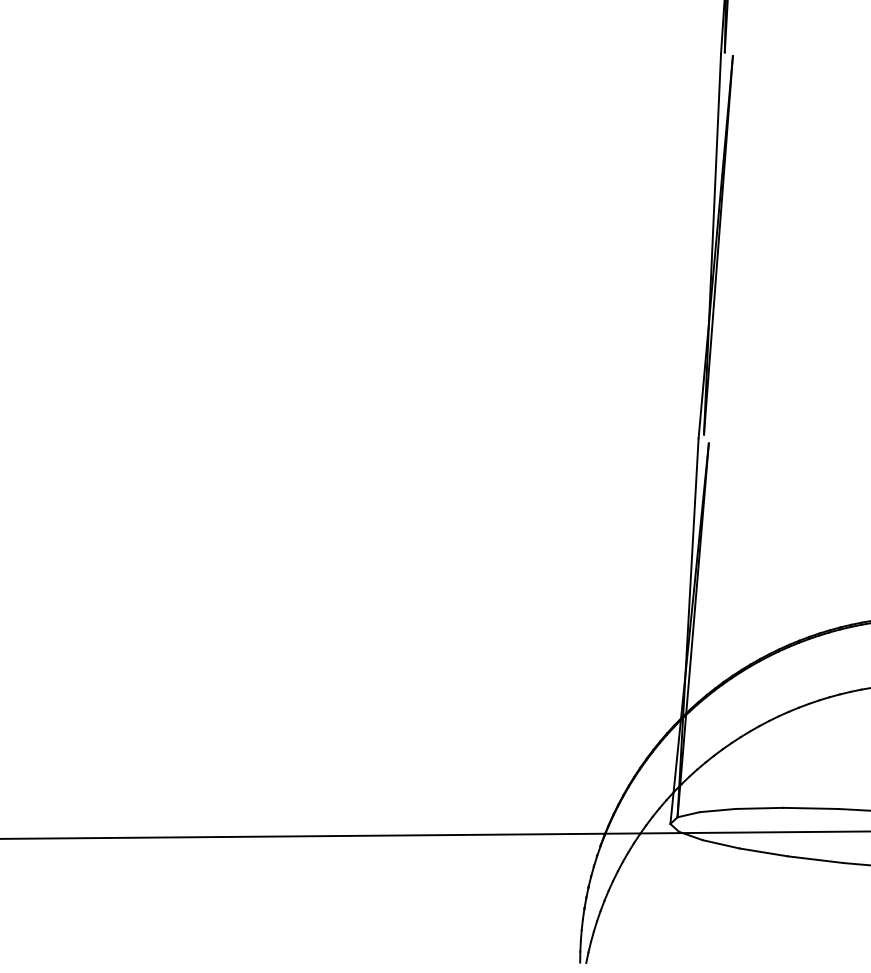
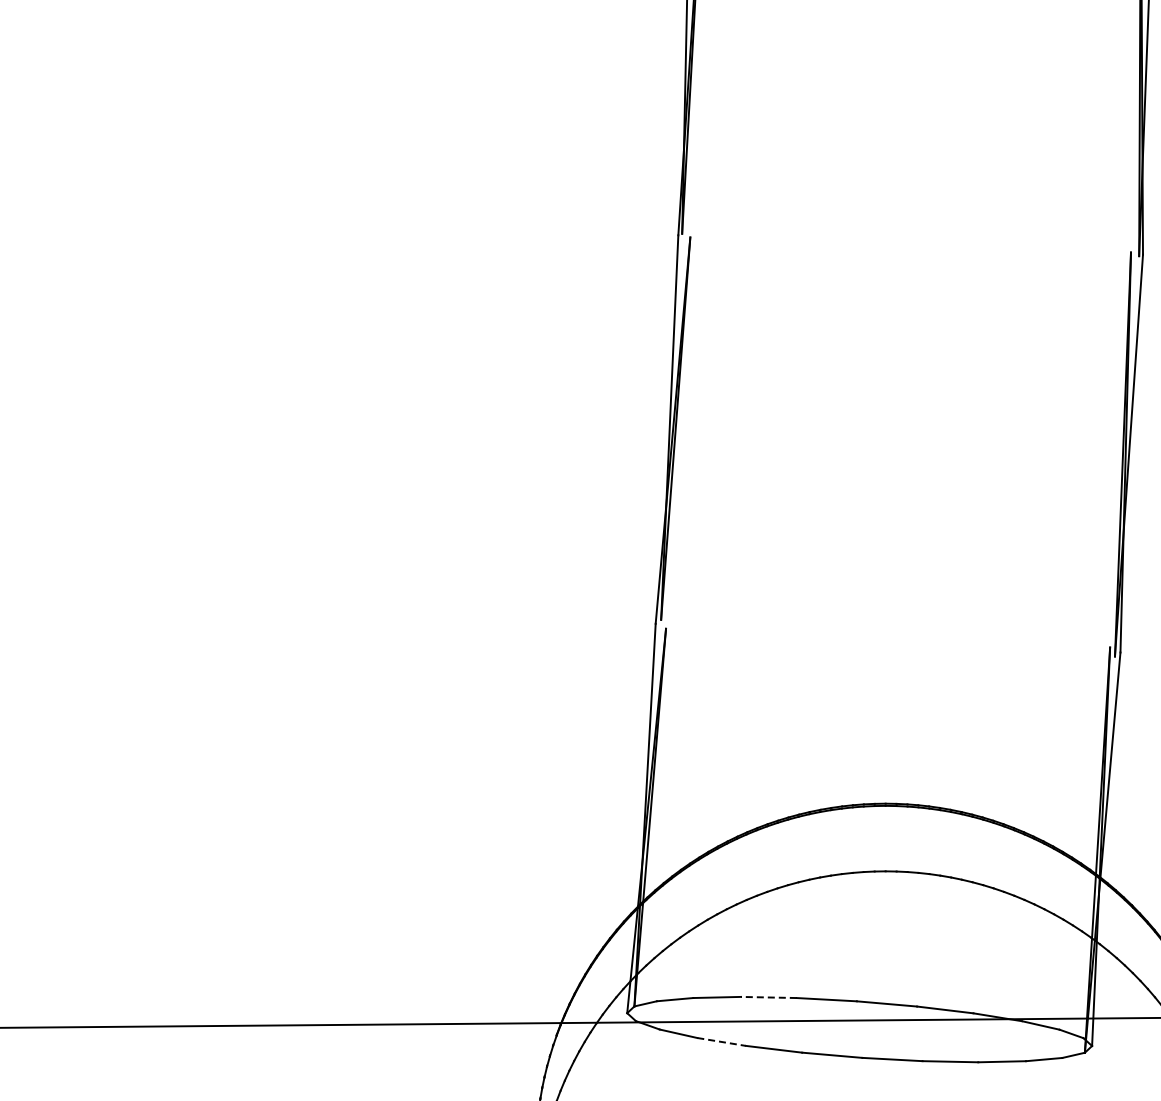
line: (810, 808) -> (768, 997), solid -> dashed
line: (763, 851) -> (721, 1041), solid -> dashed

